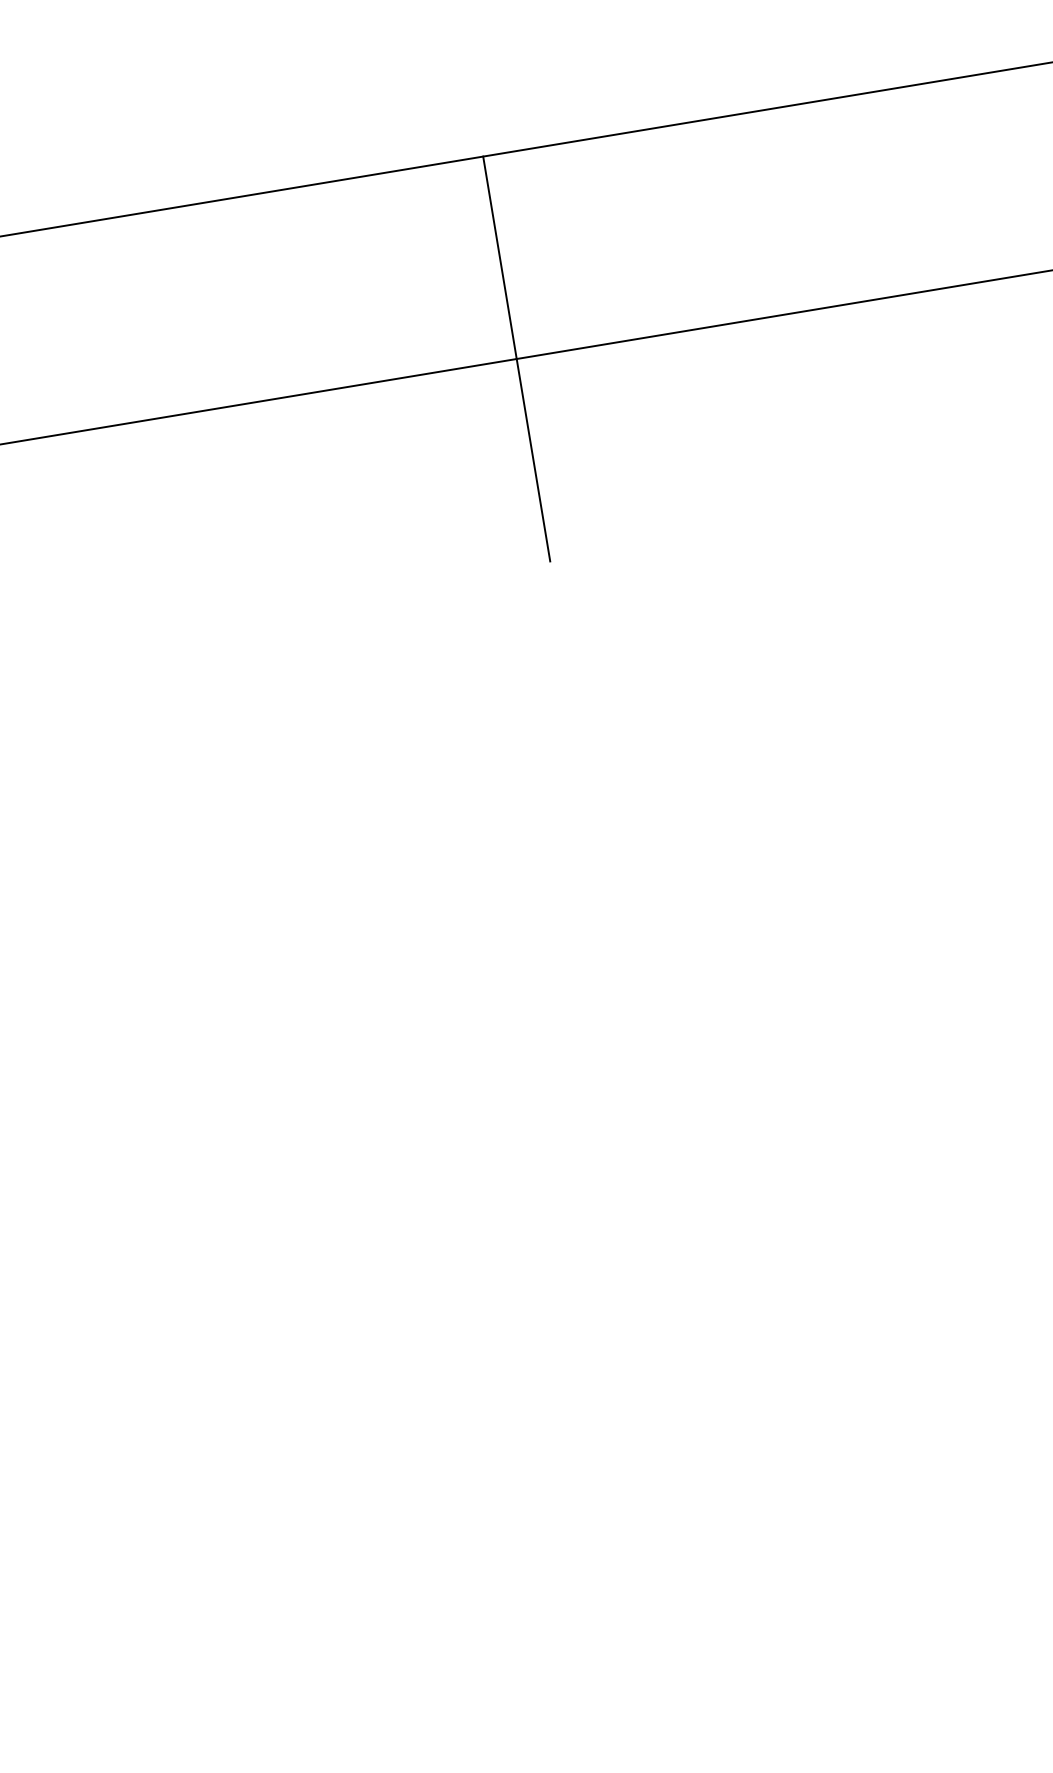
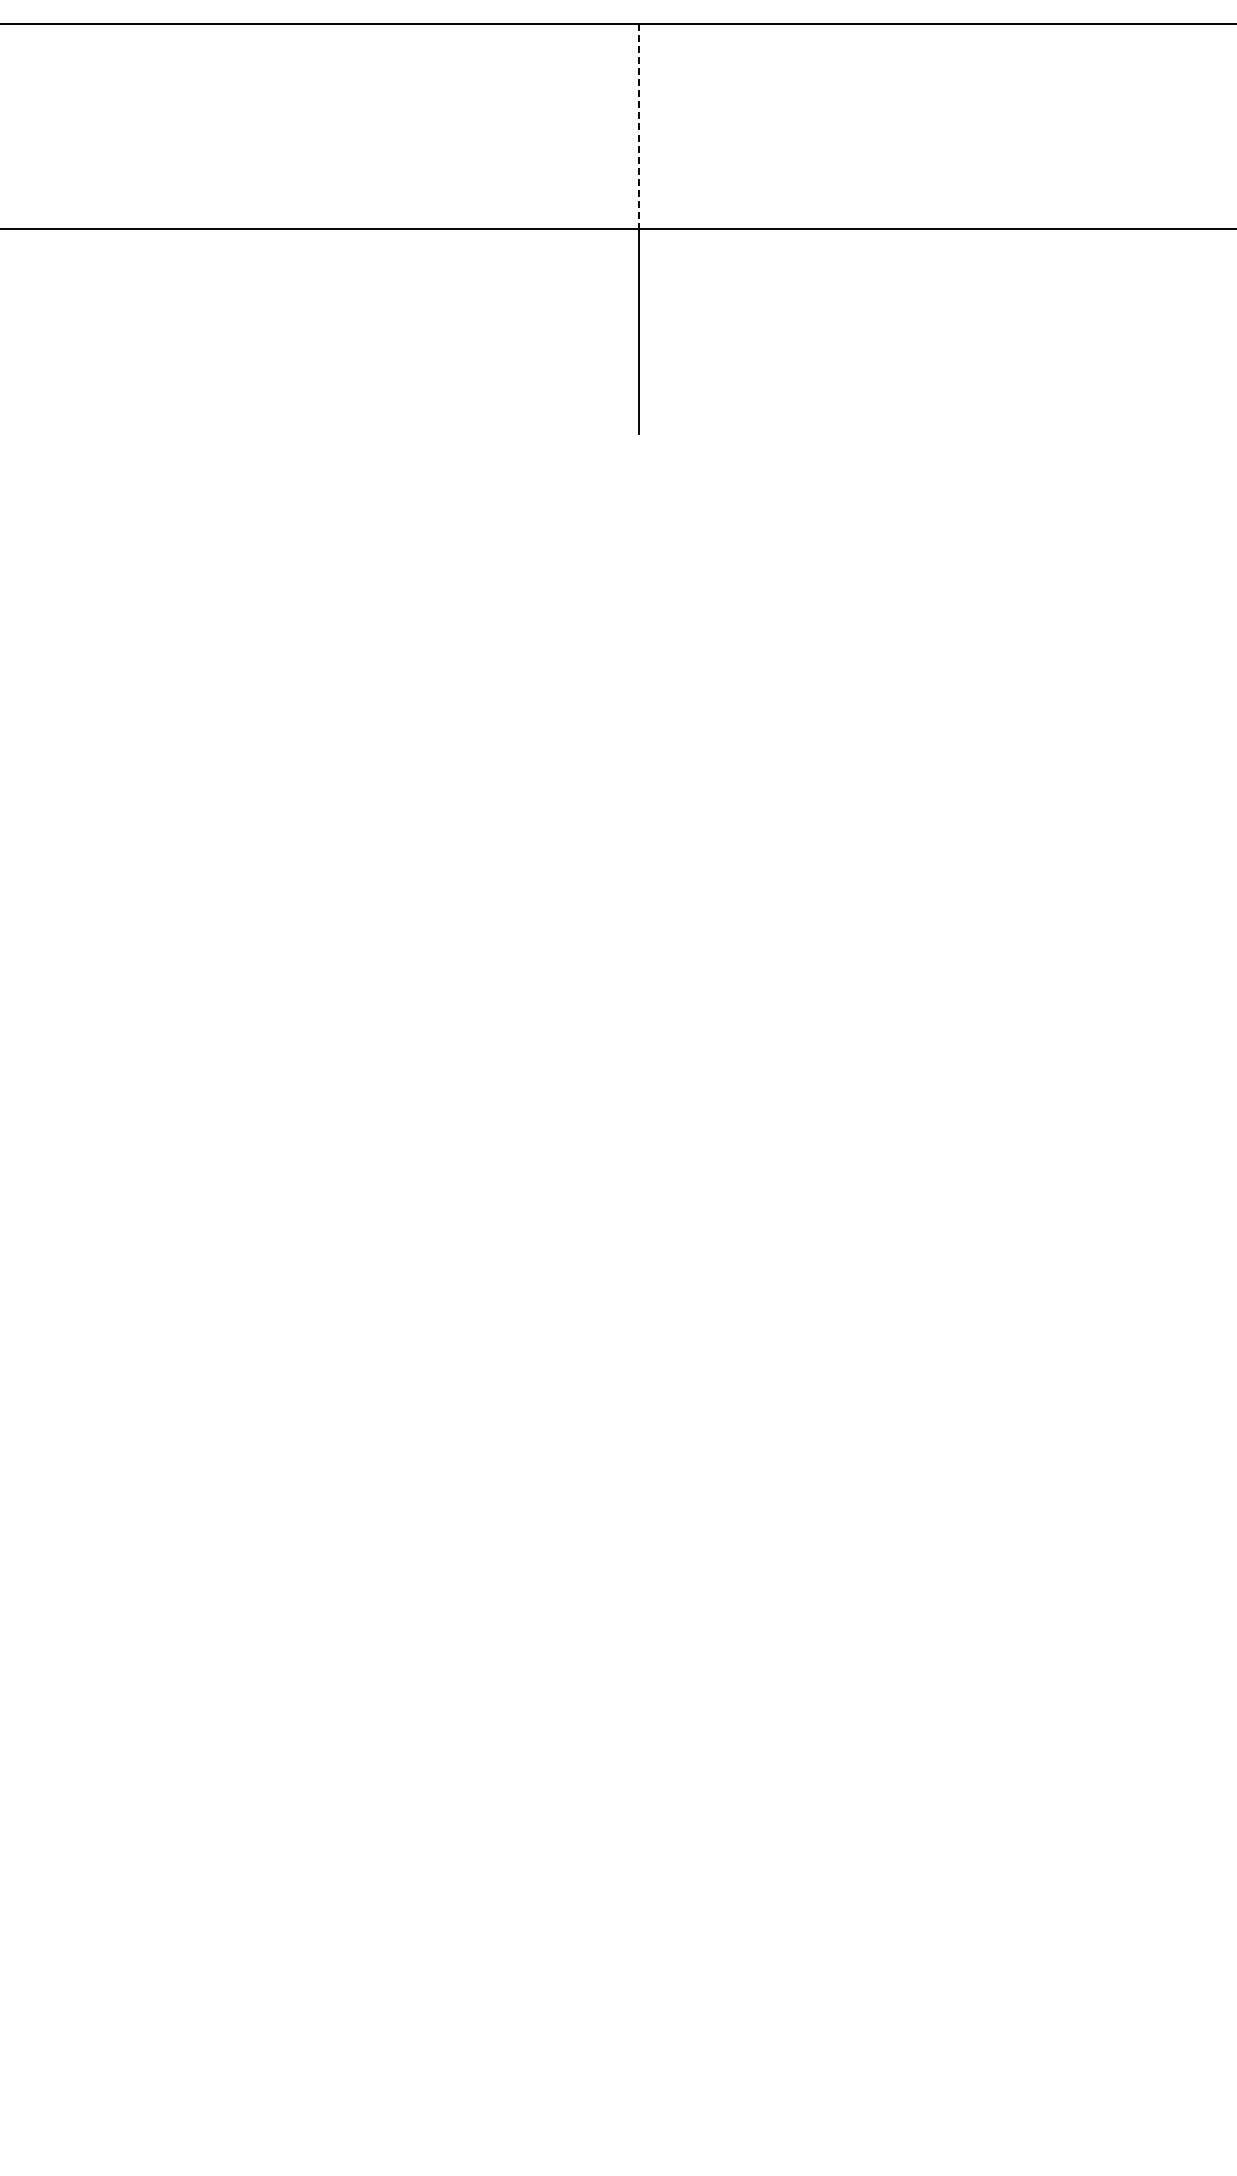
line: (500, 258) -> (639, 126), solid -> dashed

